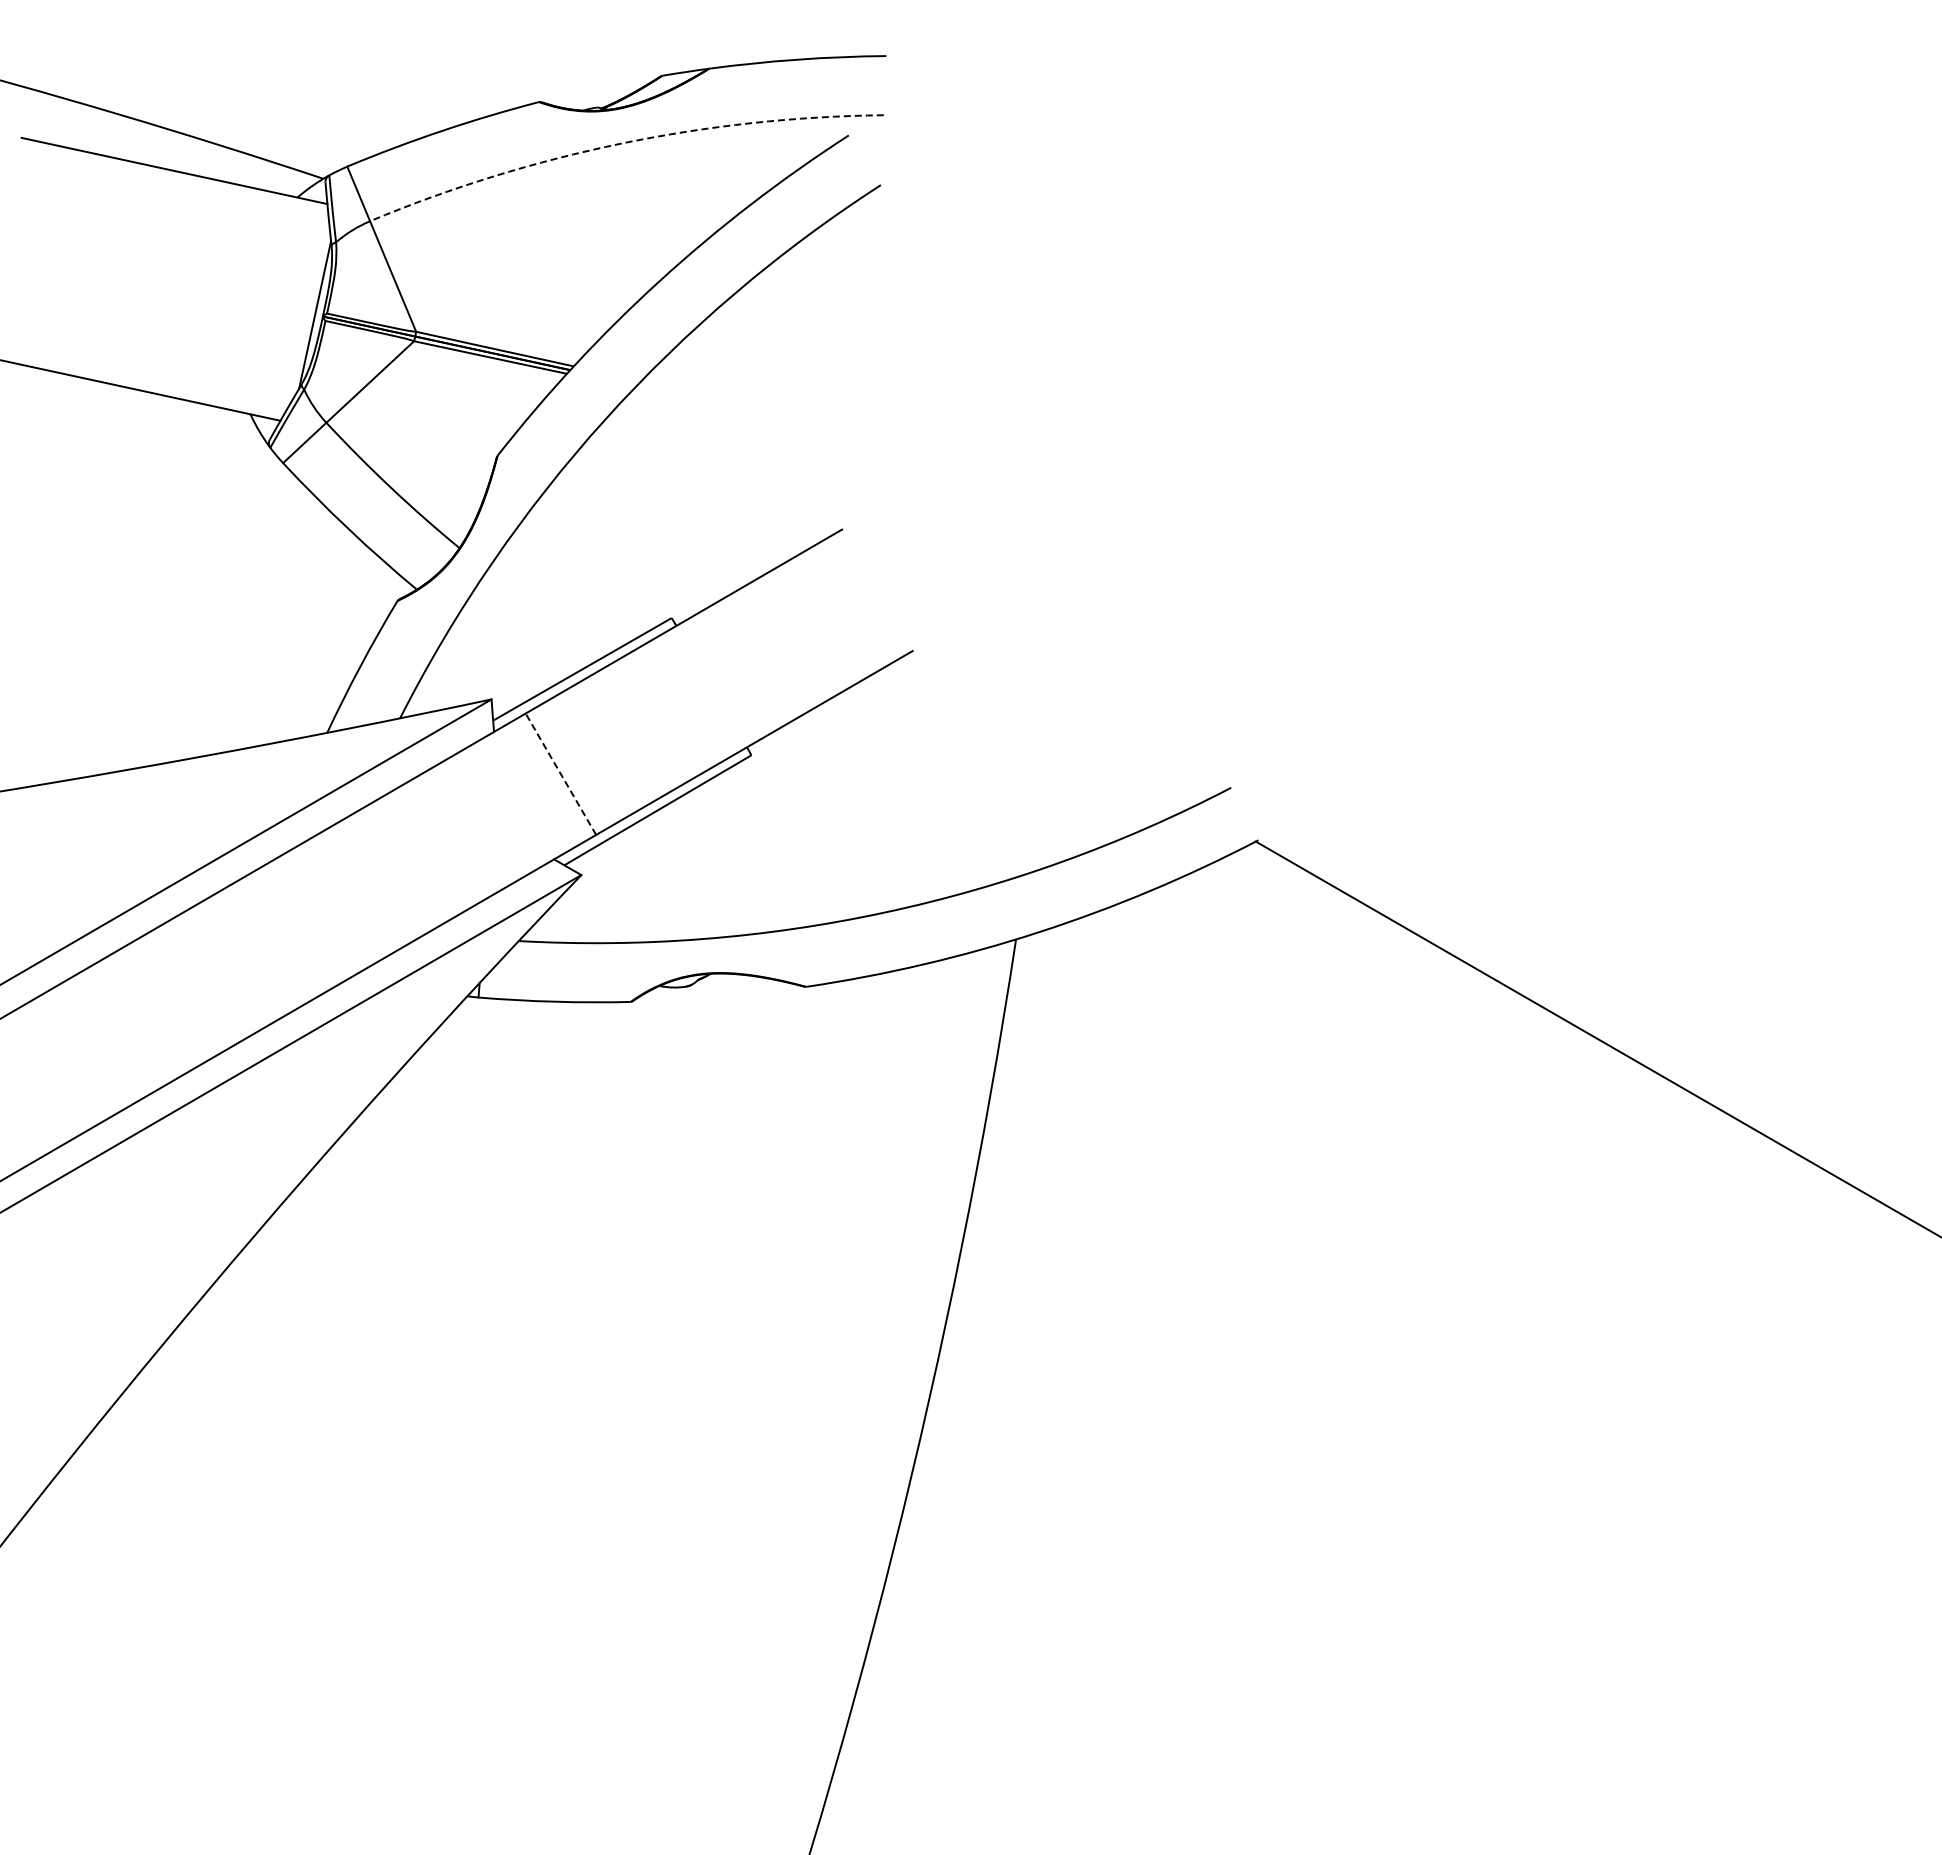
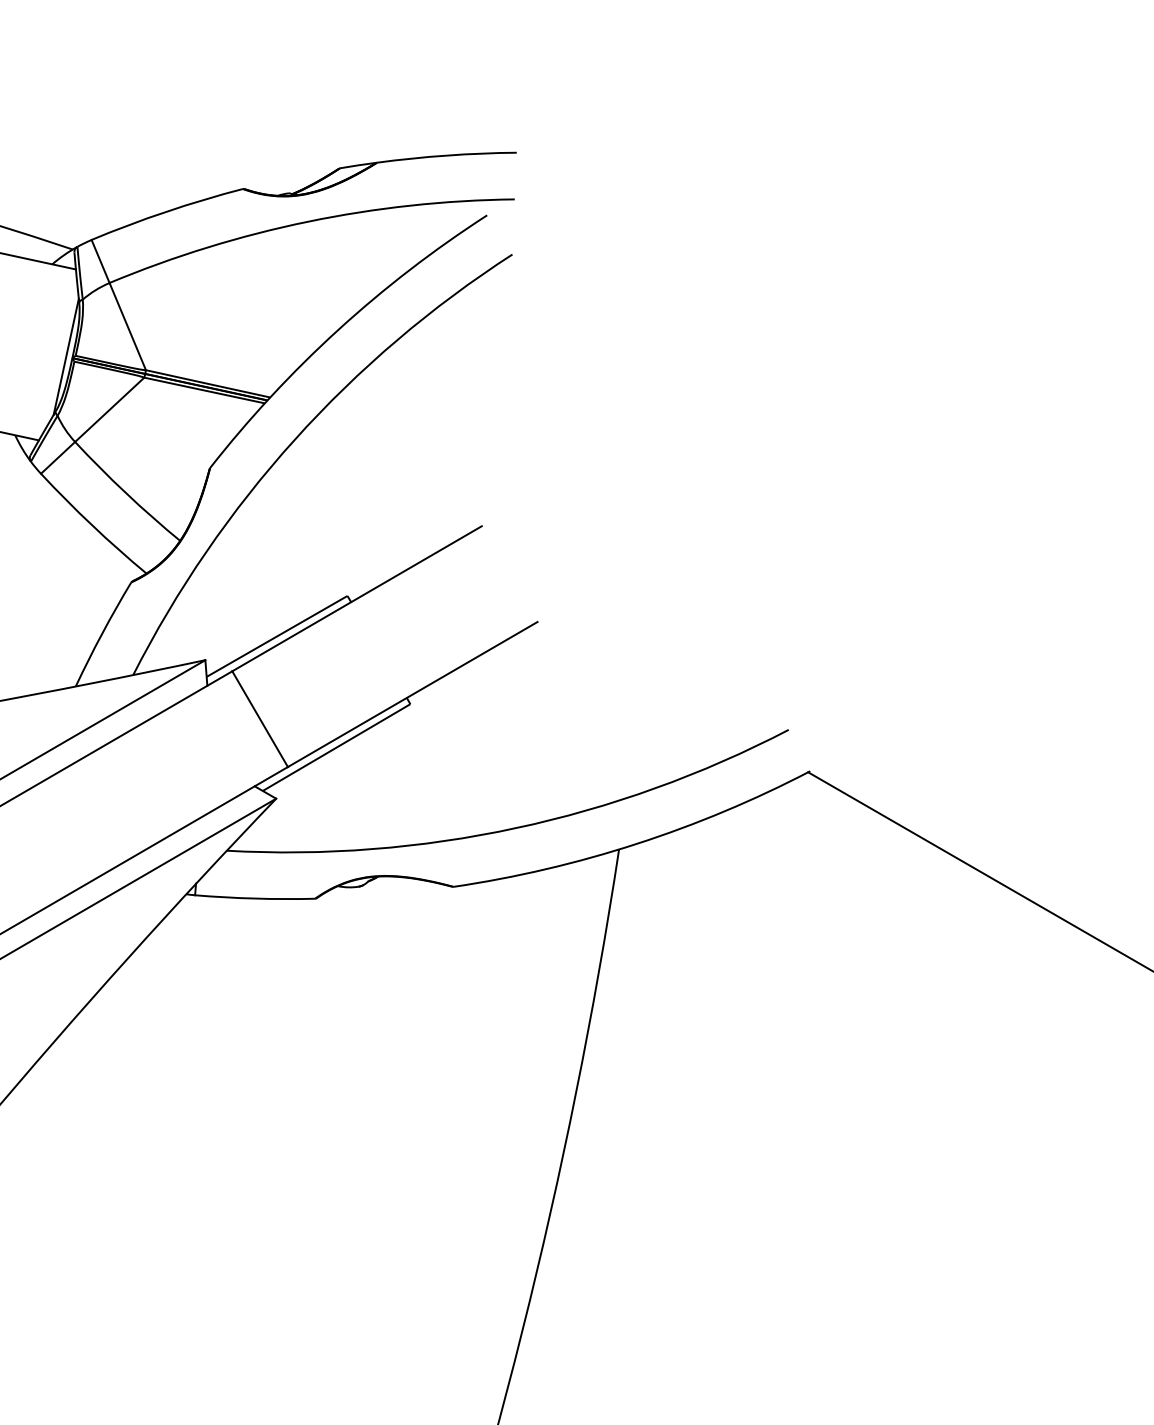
arc: (621, 143) -> (307, 221), dashed -> solid
line: (560, 773) -> (259, 718), dashed -> solid

